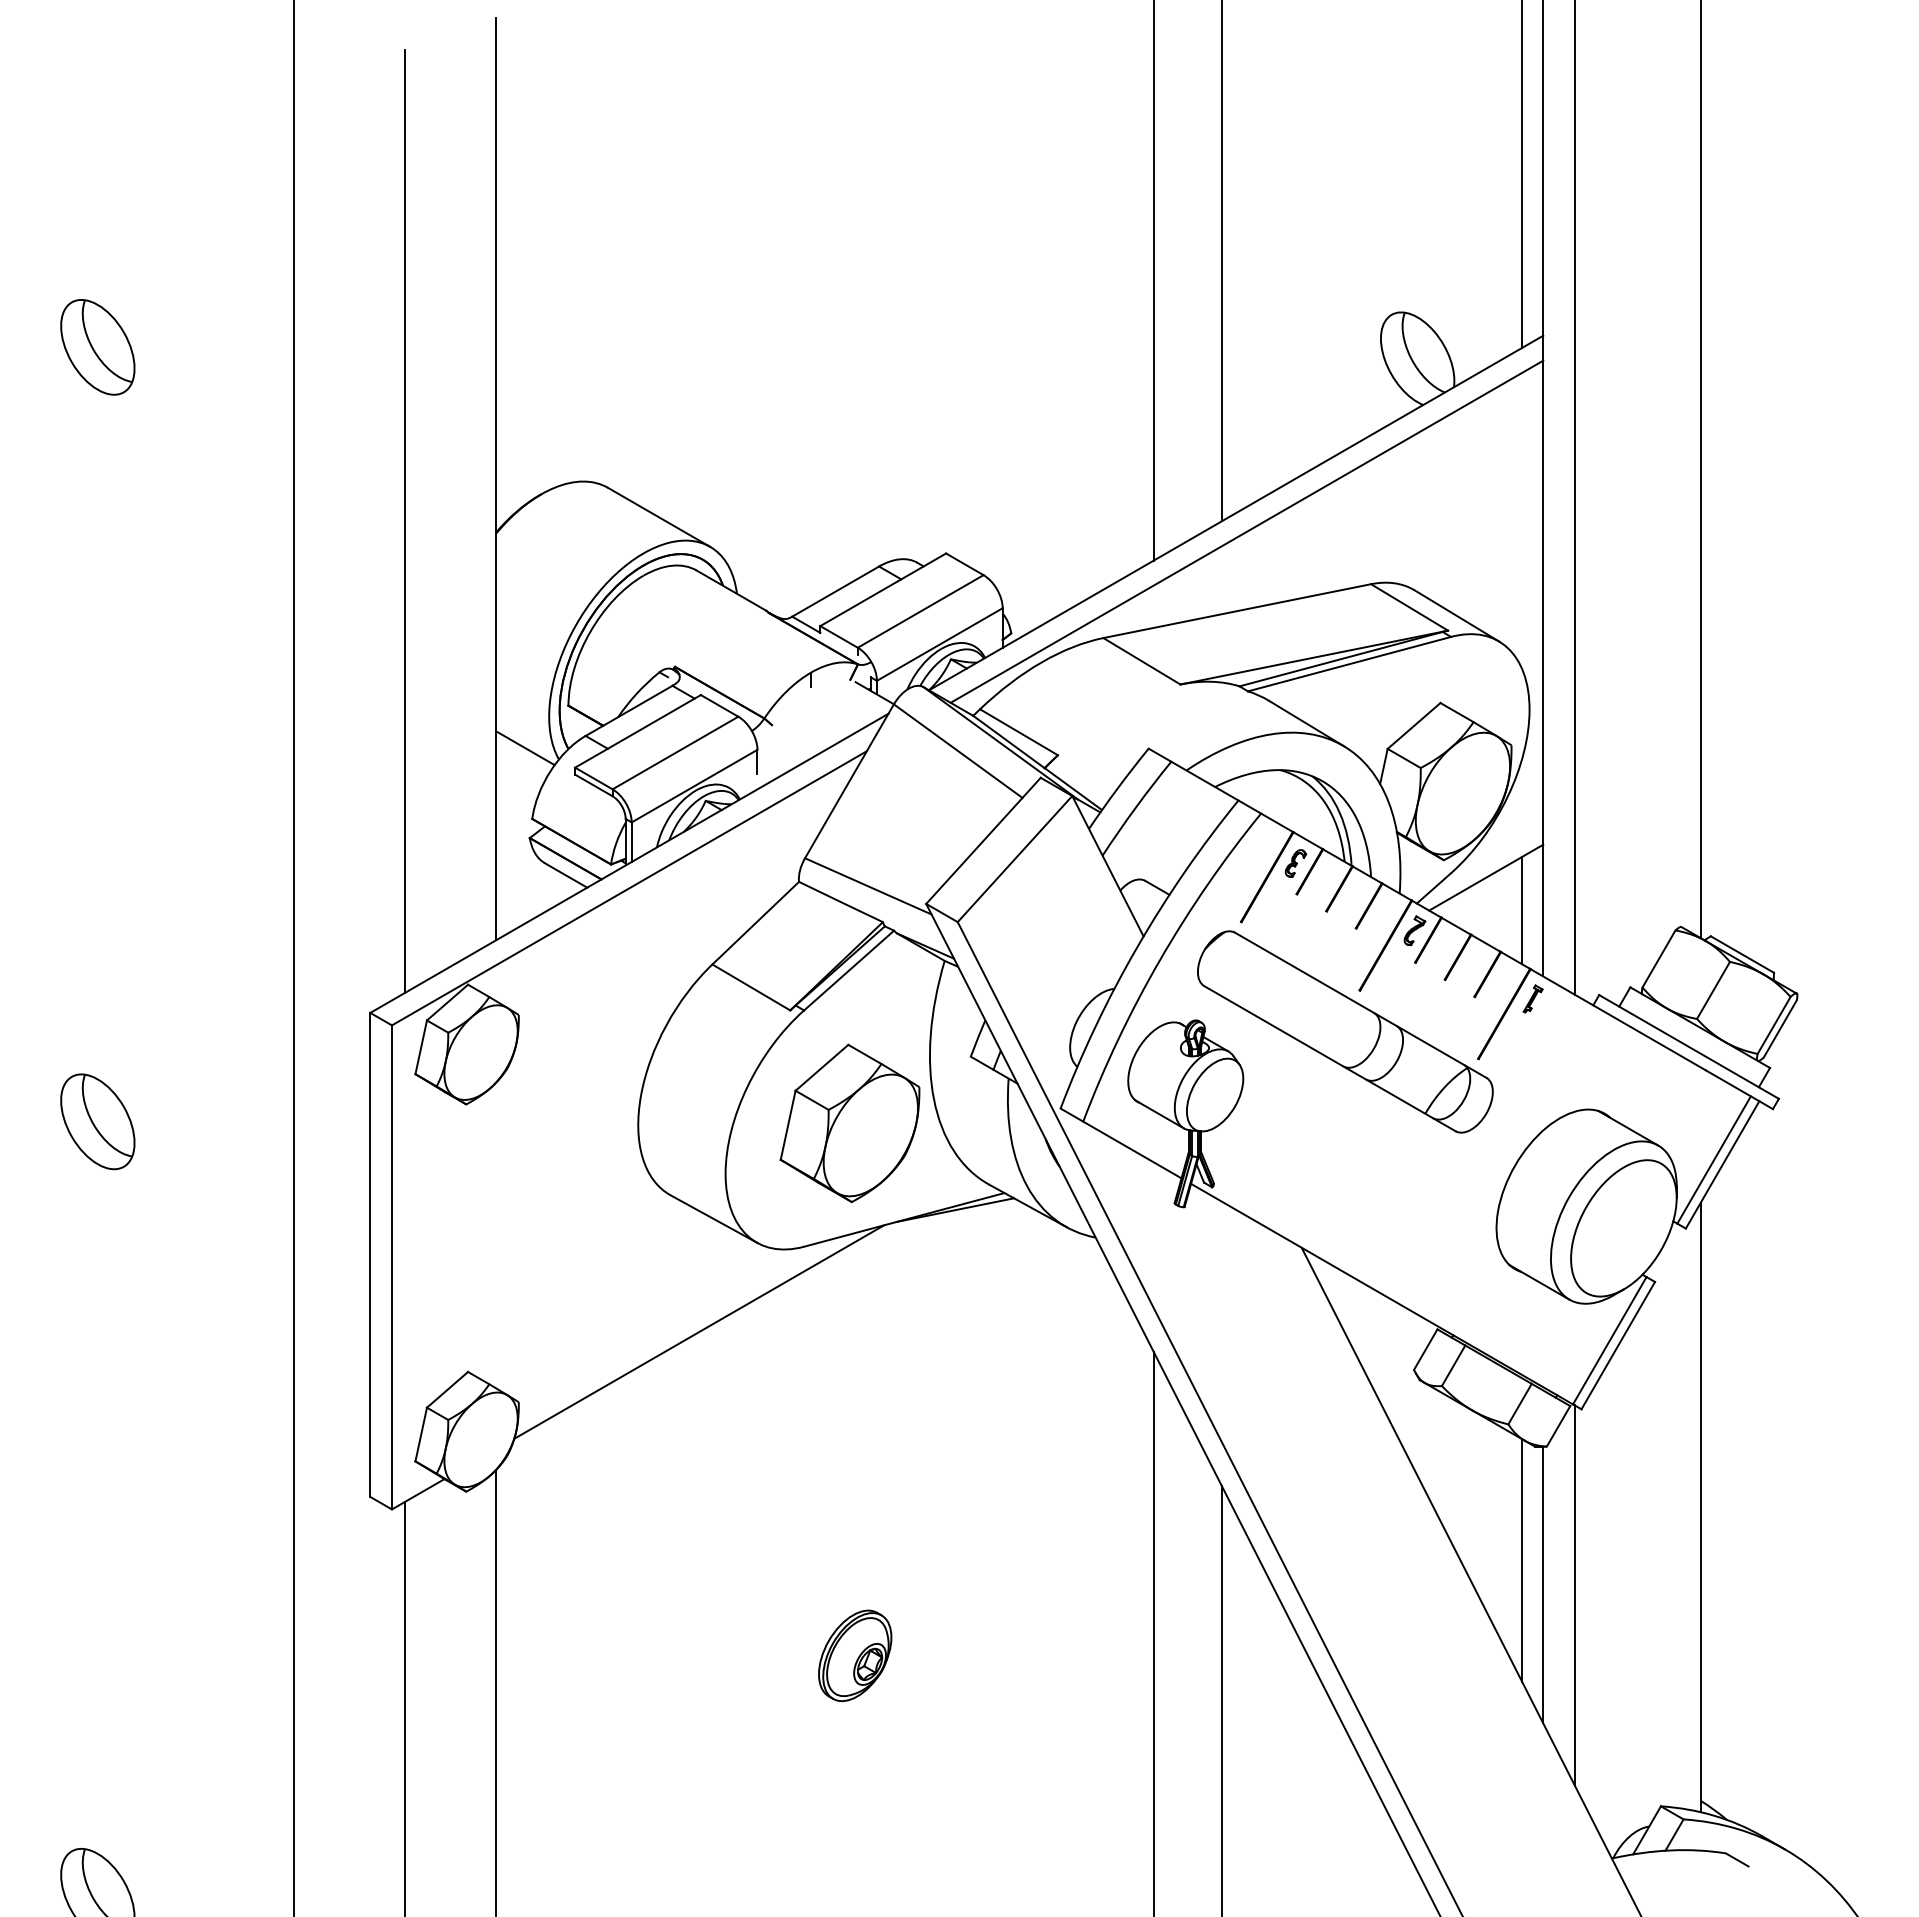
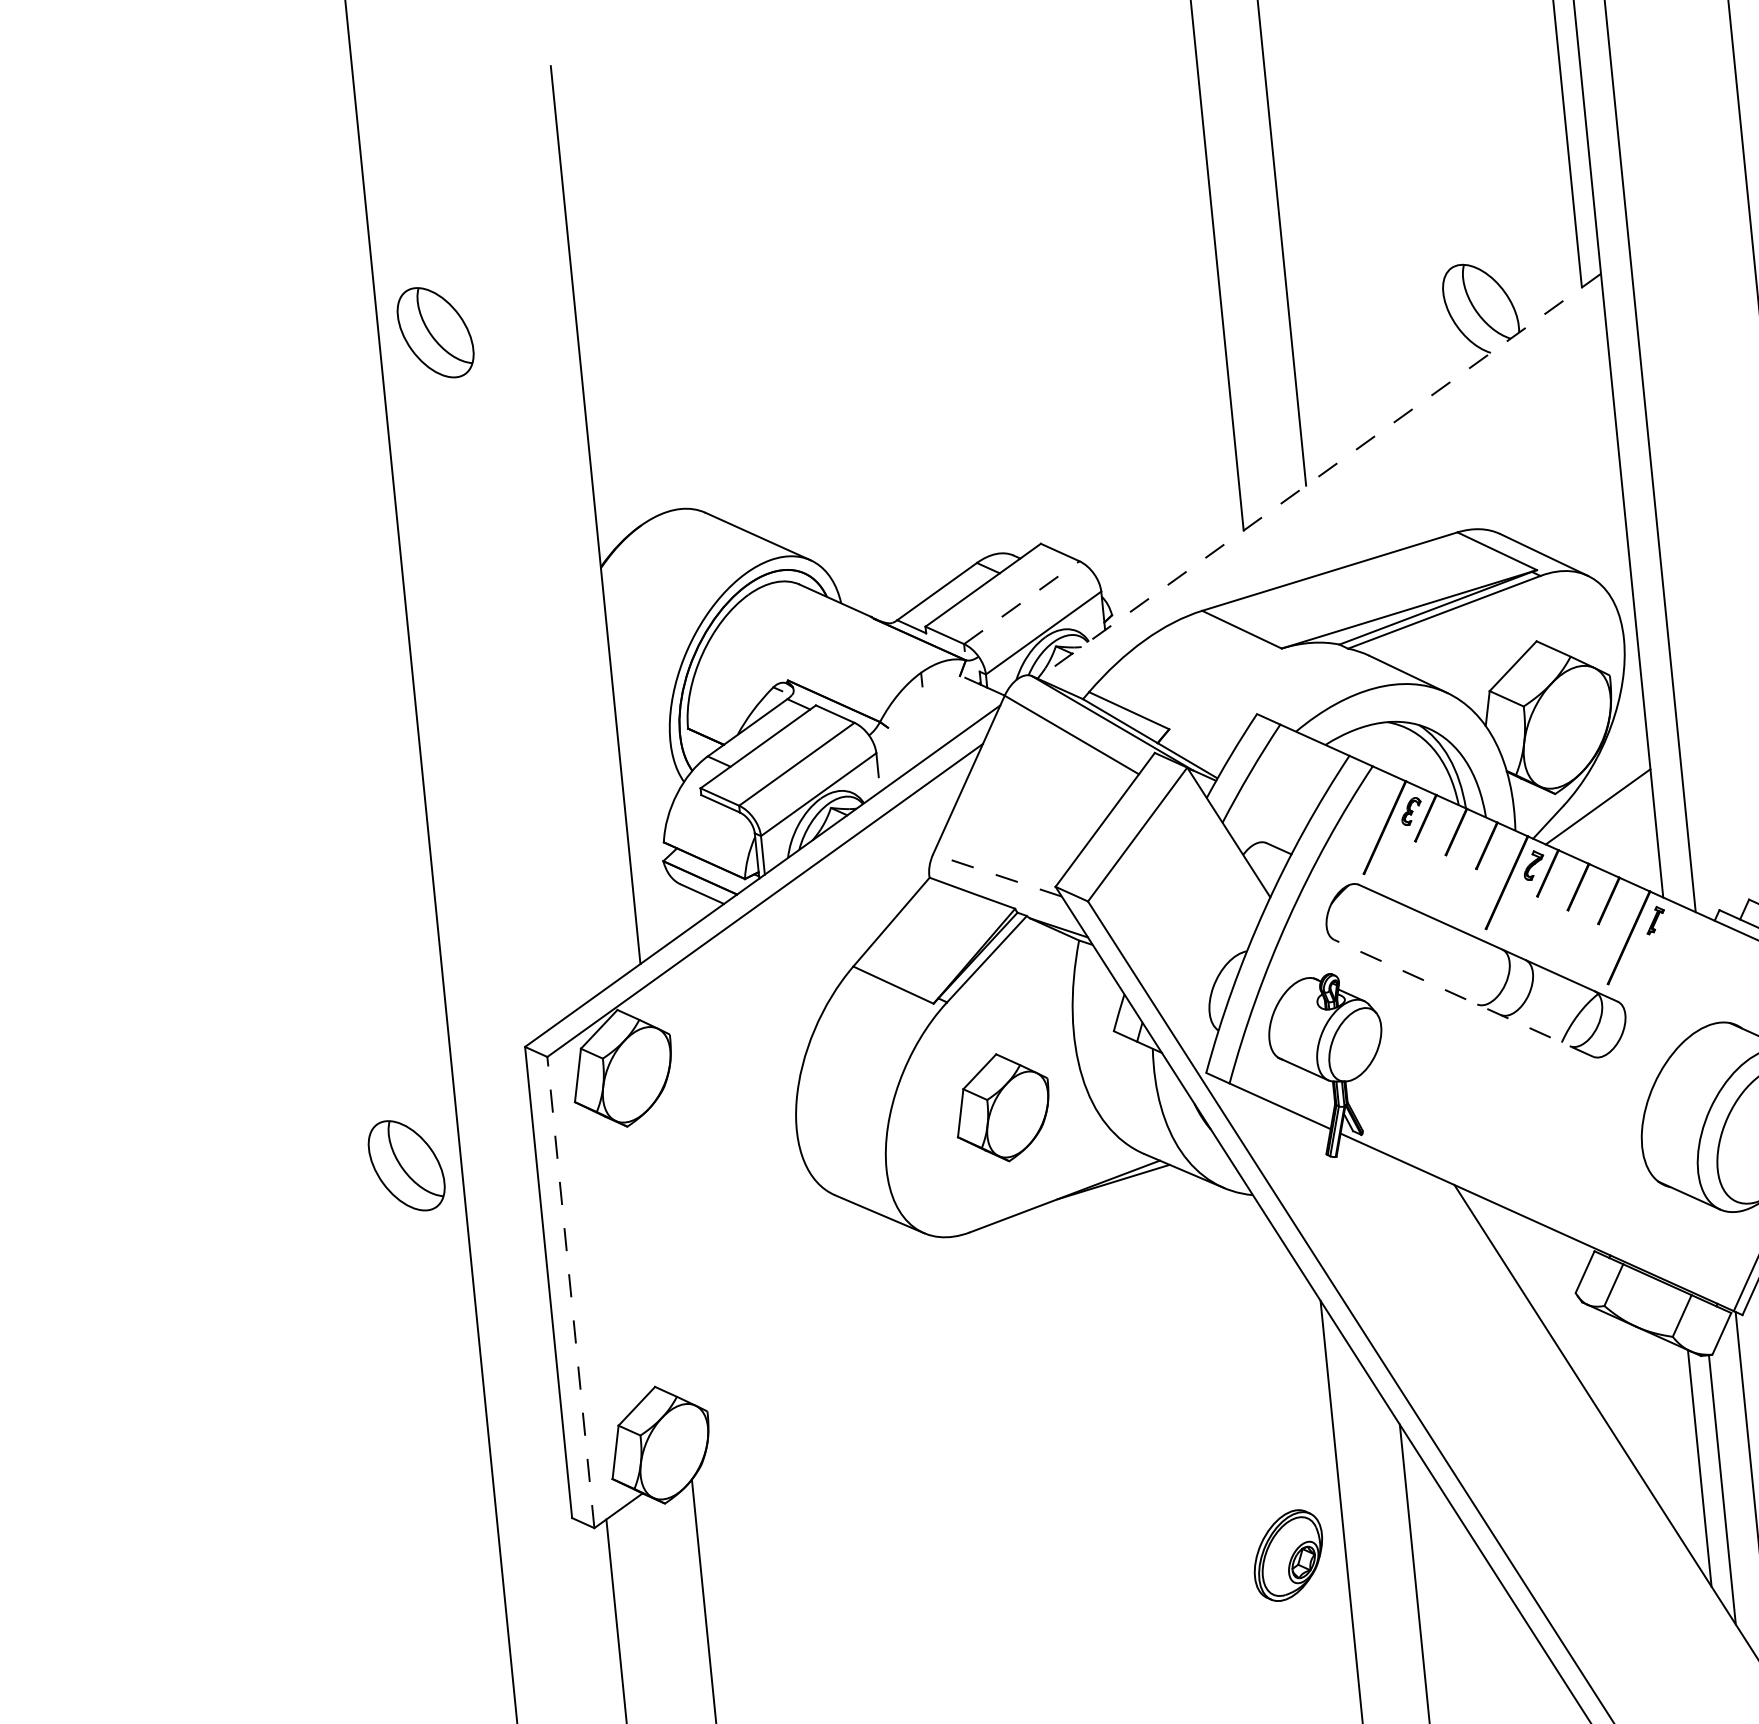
part: (97, 347) -> (435, 332), moved
line: (1236, 513) -> (1319, 476), solid -> dashed
line: (405, 520) -> (511, 564), removed
line: (1246, 531) -> (1331, 493), removed
line: (920, 611) -> (1021, 602), solid -> dashed
line: (525, 748) -> (650, 774), removed
line: (867, 886) -> (996, 875), solid -> dashed
line: (1522, 910) -> (1636, 835), removed
line: (1329, 1058) -> (1463, 998), solid -> dashed
part: (97, 1121) -> (406, 1165), moved
part: (849, 1122) -> (1002, 1107), size x0.7
line: (391, 1266) -> (570, 1291), solid -> dashed
line: (699, 1331) -> (876, 1325), removed
part: (855, 1655) -> (1288, 1555), moved

